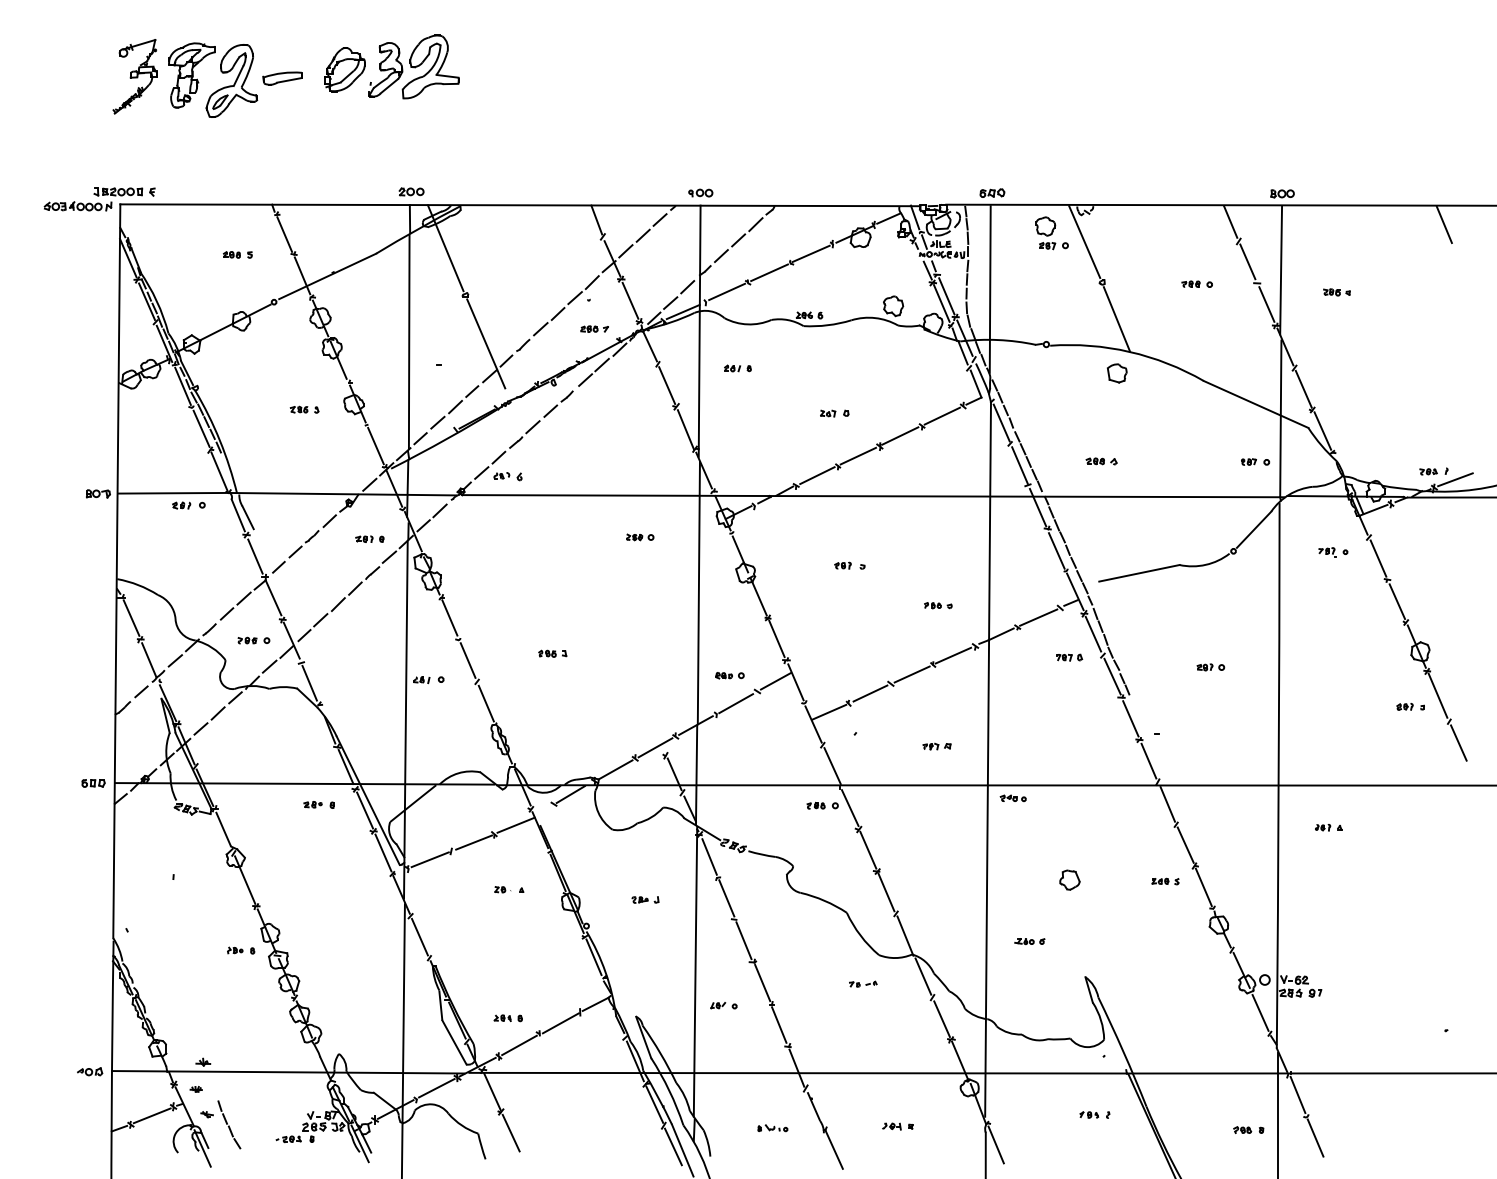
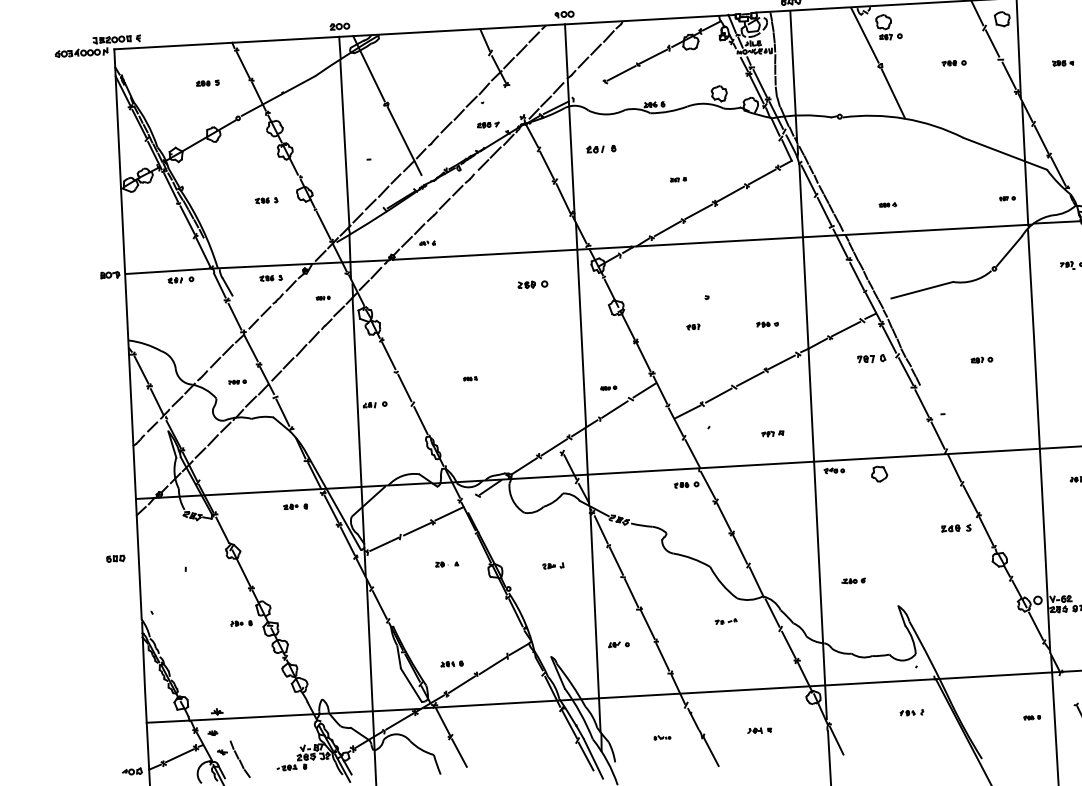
part: (1051, 233) -> (888, 27), moved
line: (727, 291) -> (589, 89), removed
line: (630, 300) -> (514, 101), removed
part: (737, 368) -> (600, 149), size x1.4
part: (1117, 373) -> (1002, 19), moved
part: (834, 413) -> (678, 179), size x0.7
part: (1101, 461) -> (887, 205), size x0.7
part: (1255, 461) -> (1007, 198), size x0.7
part: (507, 476) -> (427, 243), size x0.7
part: (304, 509) -> (271, 278), added
part: (640, 537) -> (533, 284), size x1.4
part: (369, 538) -> (322, 297), size x0.6
part: (842, 565) -> (693, 326), moved
part: (253, 640) -> (237, 382), size x0.7
part: (552, 653) -> (470, 378), size x0.6
part: (1069, 657) -> (871, 358), size x1.4
part: (729, 675) -> (608, 387), size x0.7
part: (93, 783) -> (115, 558), moved
part: (1069, 879) -> (879, 473), moved
part: (1165, 881) -> (956, 528), size x1.4
part: (90, 1071) -> (132, 771), moved
line: (1297, 1094) -> (1068, 687), removed
part: (772, 1128) -> (662, 737), size x0.7
part: (1248, 1129) -> (1031, 717), size x0.7

